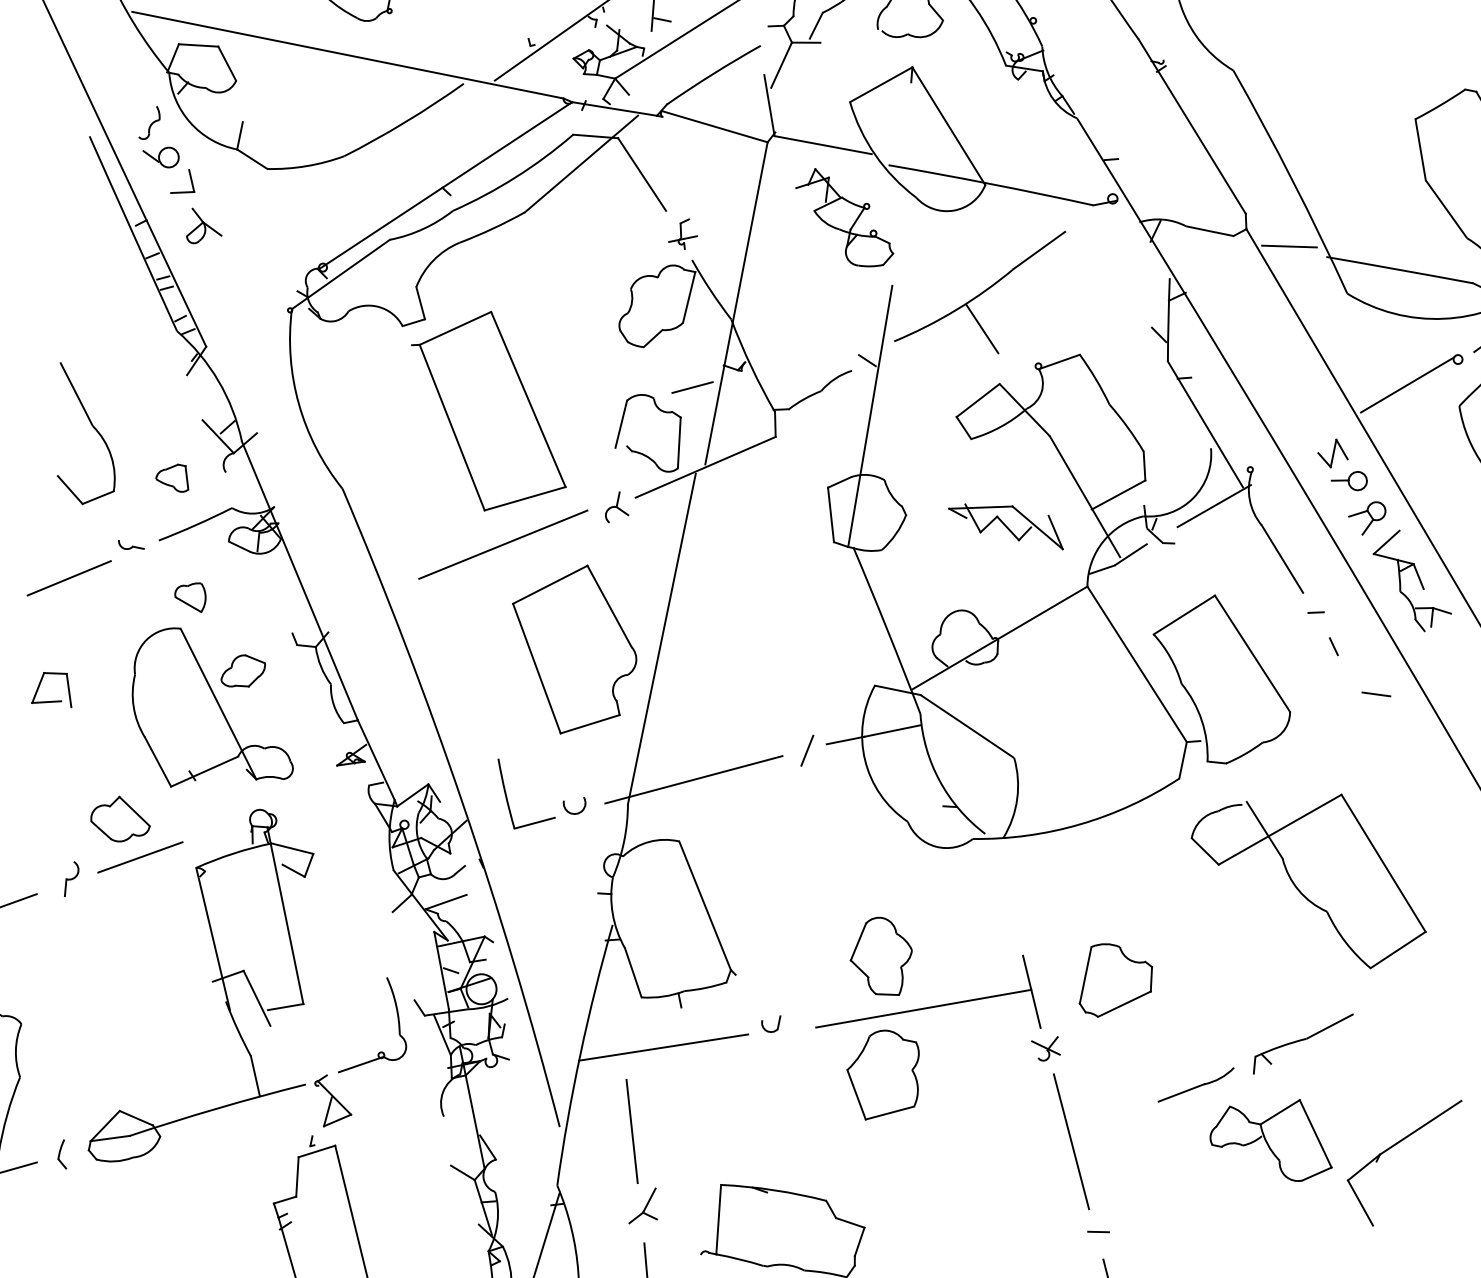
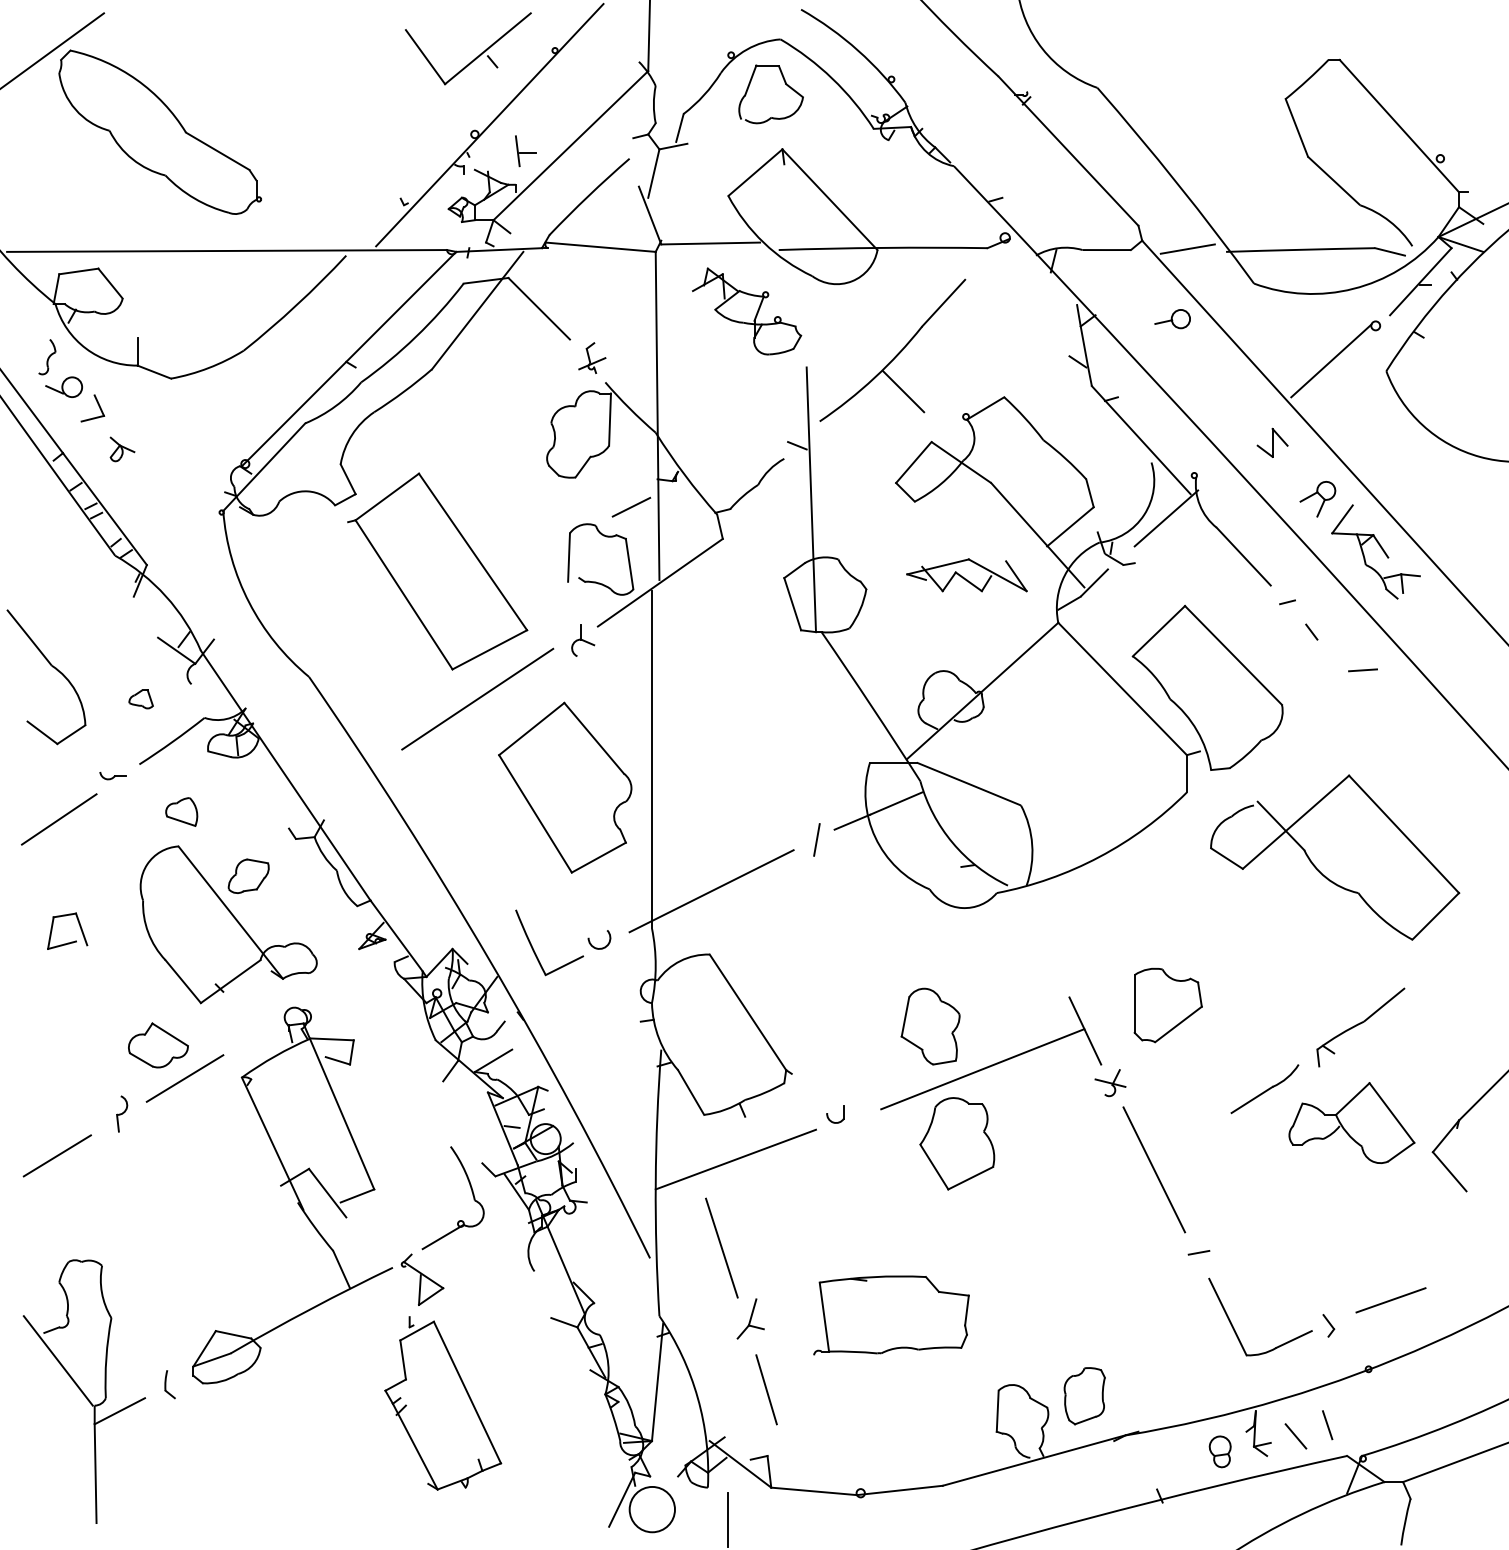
part: (205, 228) -> (122, 449), size x0.7
part: (172, 477) -> (140, 699), size x0.7
part: (1349, 479) -> (1172, 319), moved

